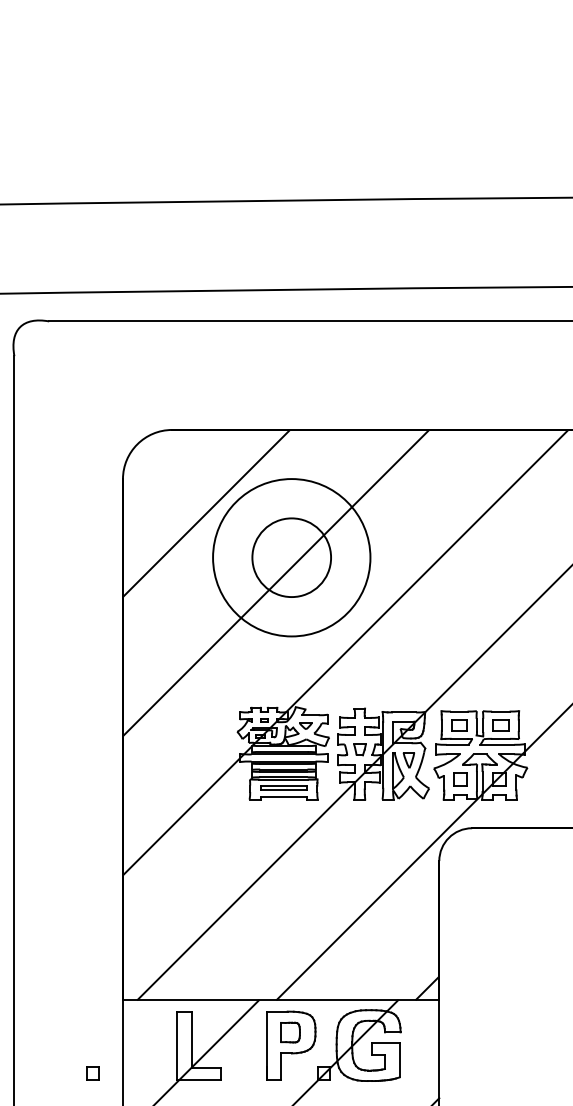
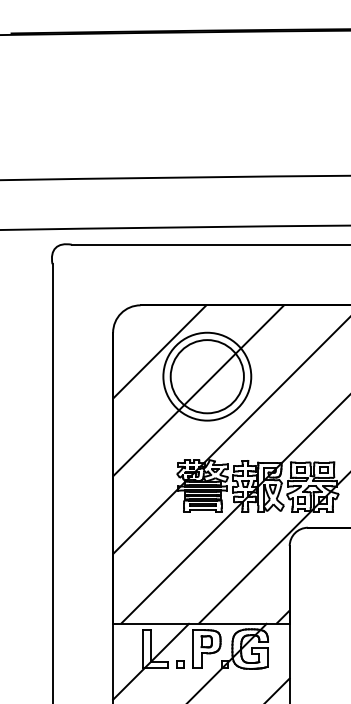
circle: (290, 557) -> (206, 376), size x1.67
part: (93, 1073) -> (180, 664), moved

